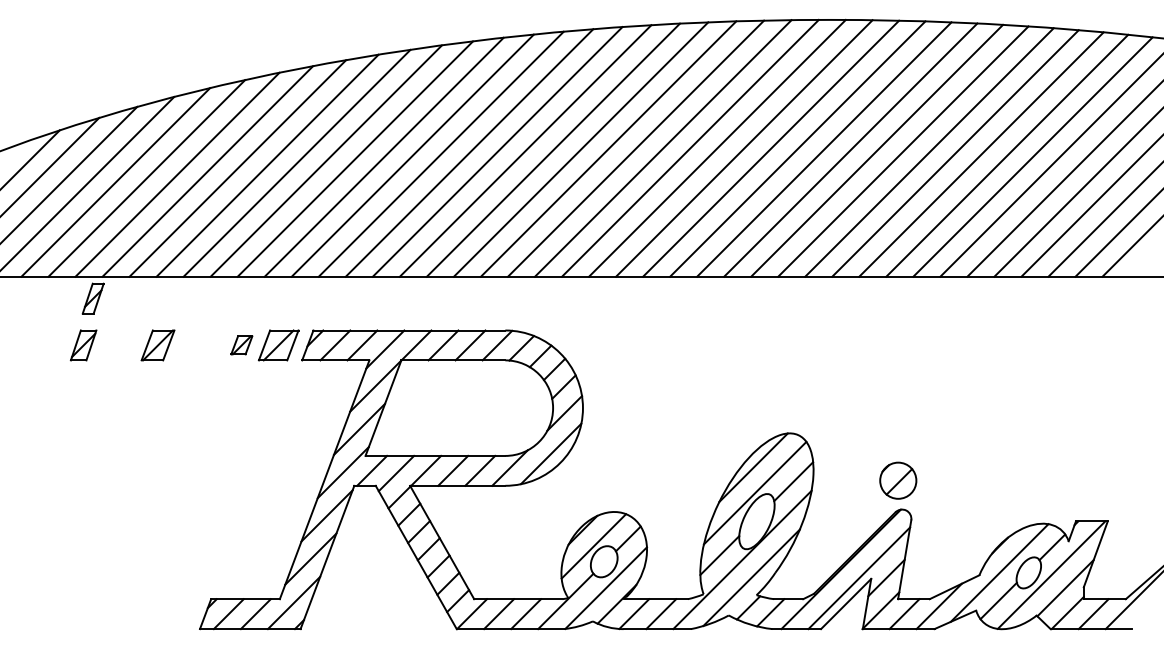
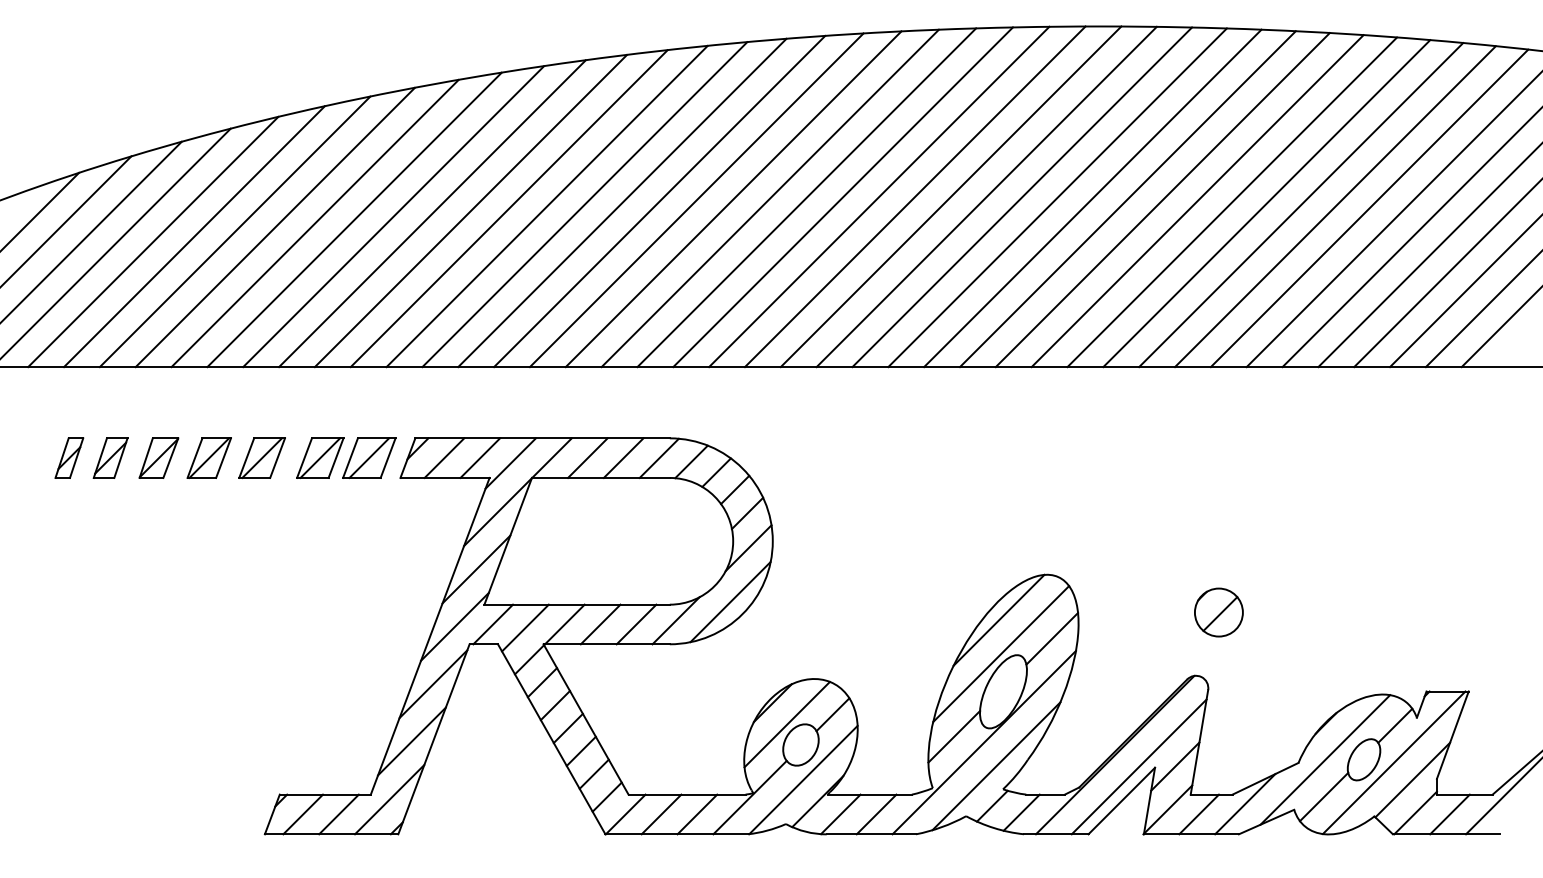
part: (93, 298) -> (69, 457), moved
part: (119, 344) -> (158, 457), added
part: (197, 344) -> (261, 457), added
part: (241, 344) -> (320, 457), size x1.67
part: (897, 480) -> (1218, 612), moved

